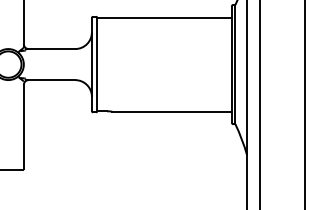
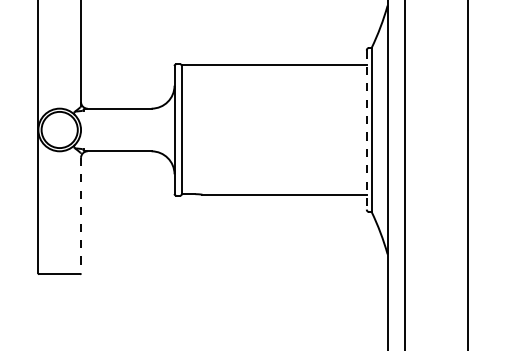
line: (231, 64) -> (366, 130), solid -> dashed
line: (24, 126) -> (81, 215), solid -> dashed

